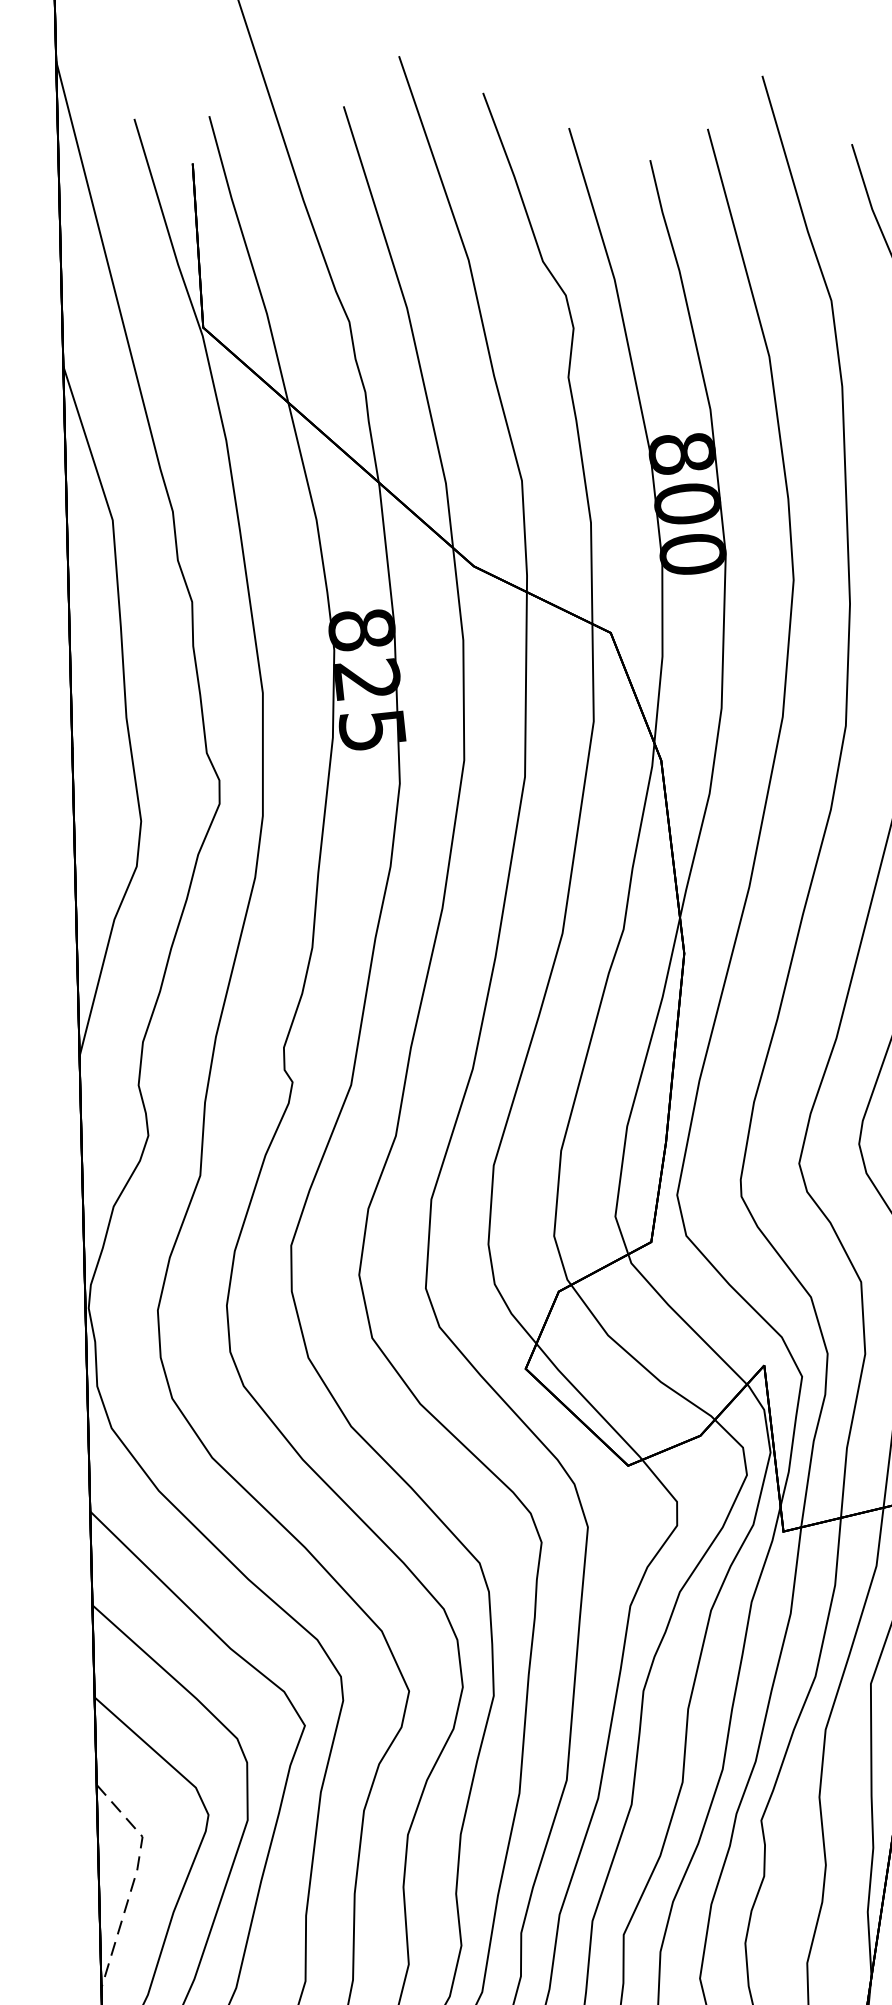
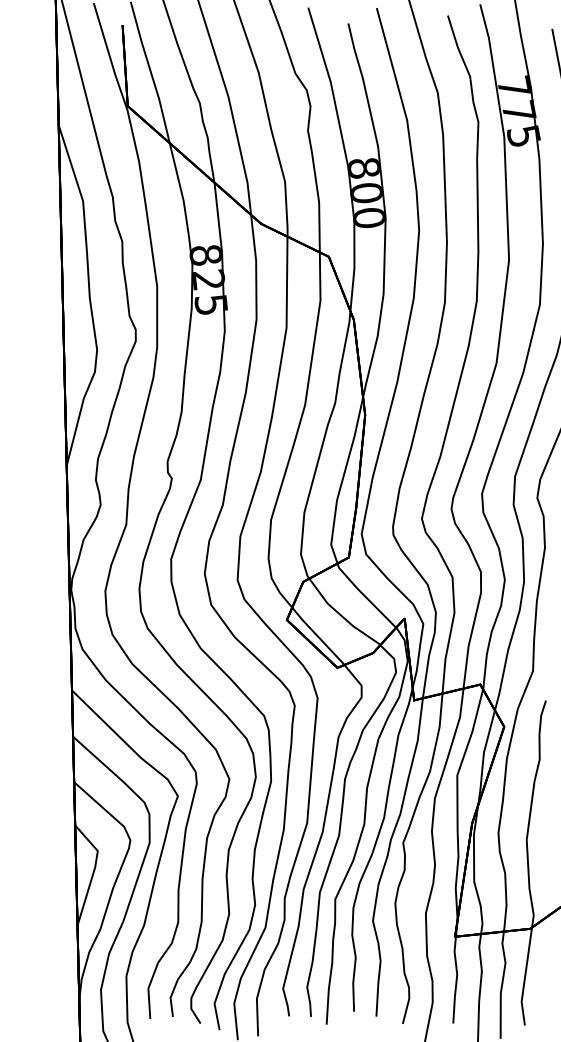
line: (135, 1878) -> (94, 871), dashed -> solid

